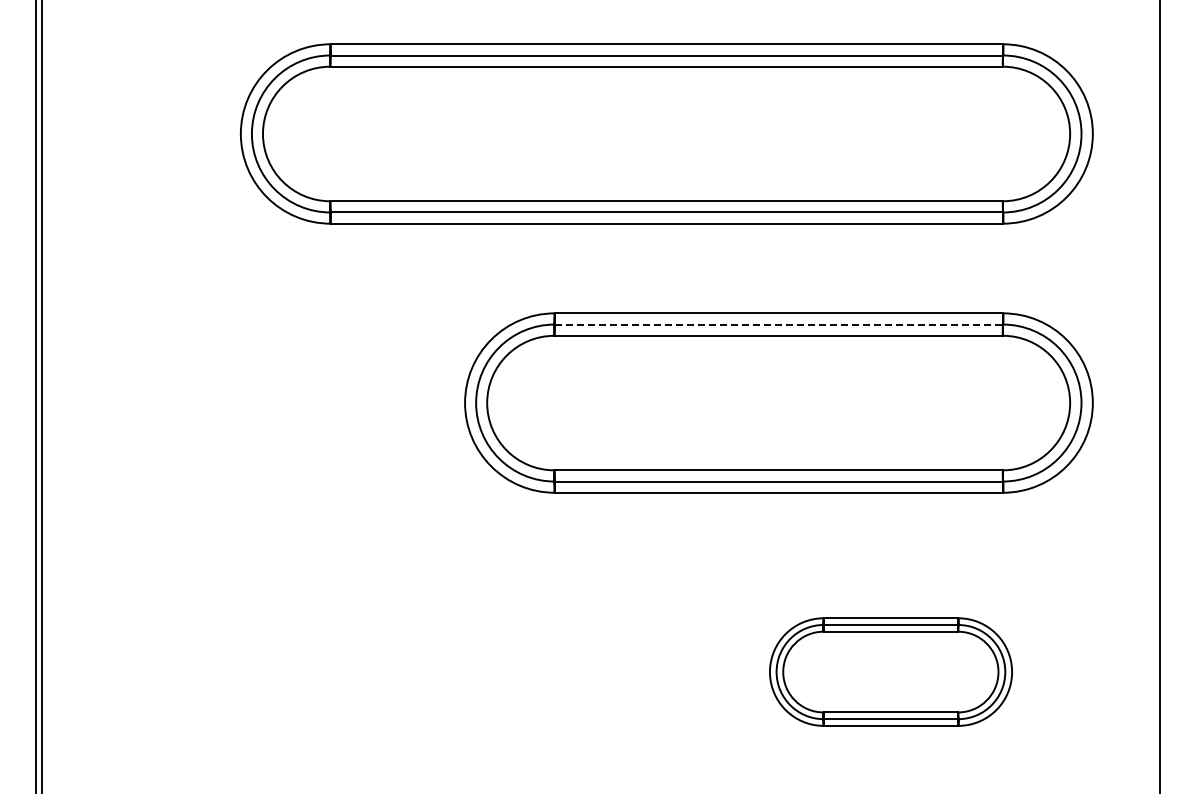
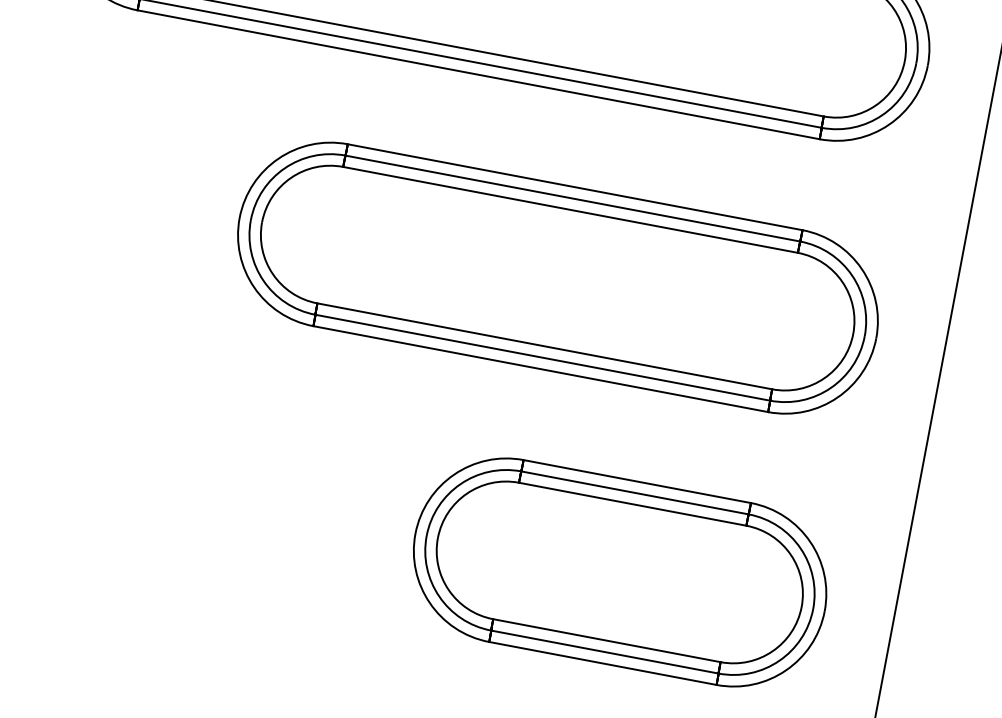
line: (779, 324) -> (573, 198), dashed -> solid
part: (890, 671) -> (619, 571), size x1.67

